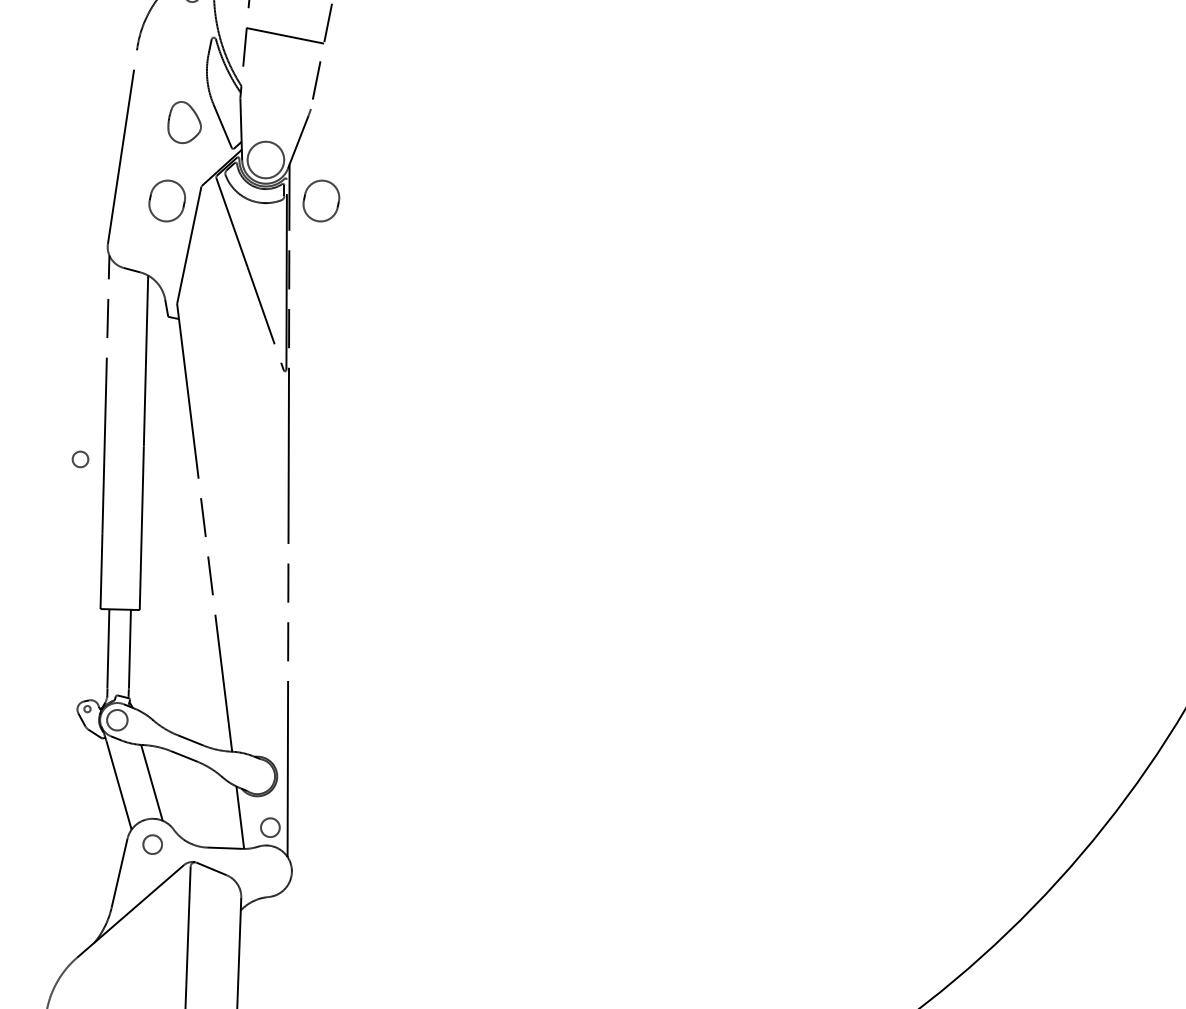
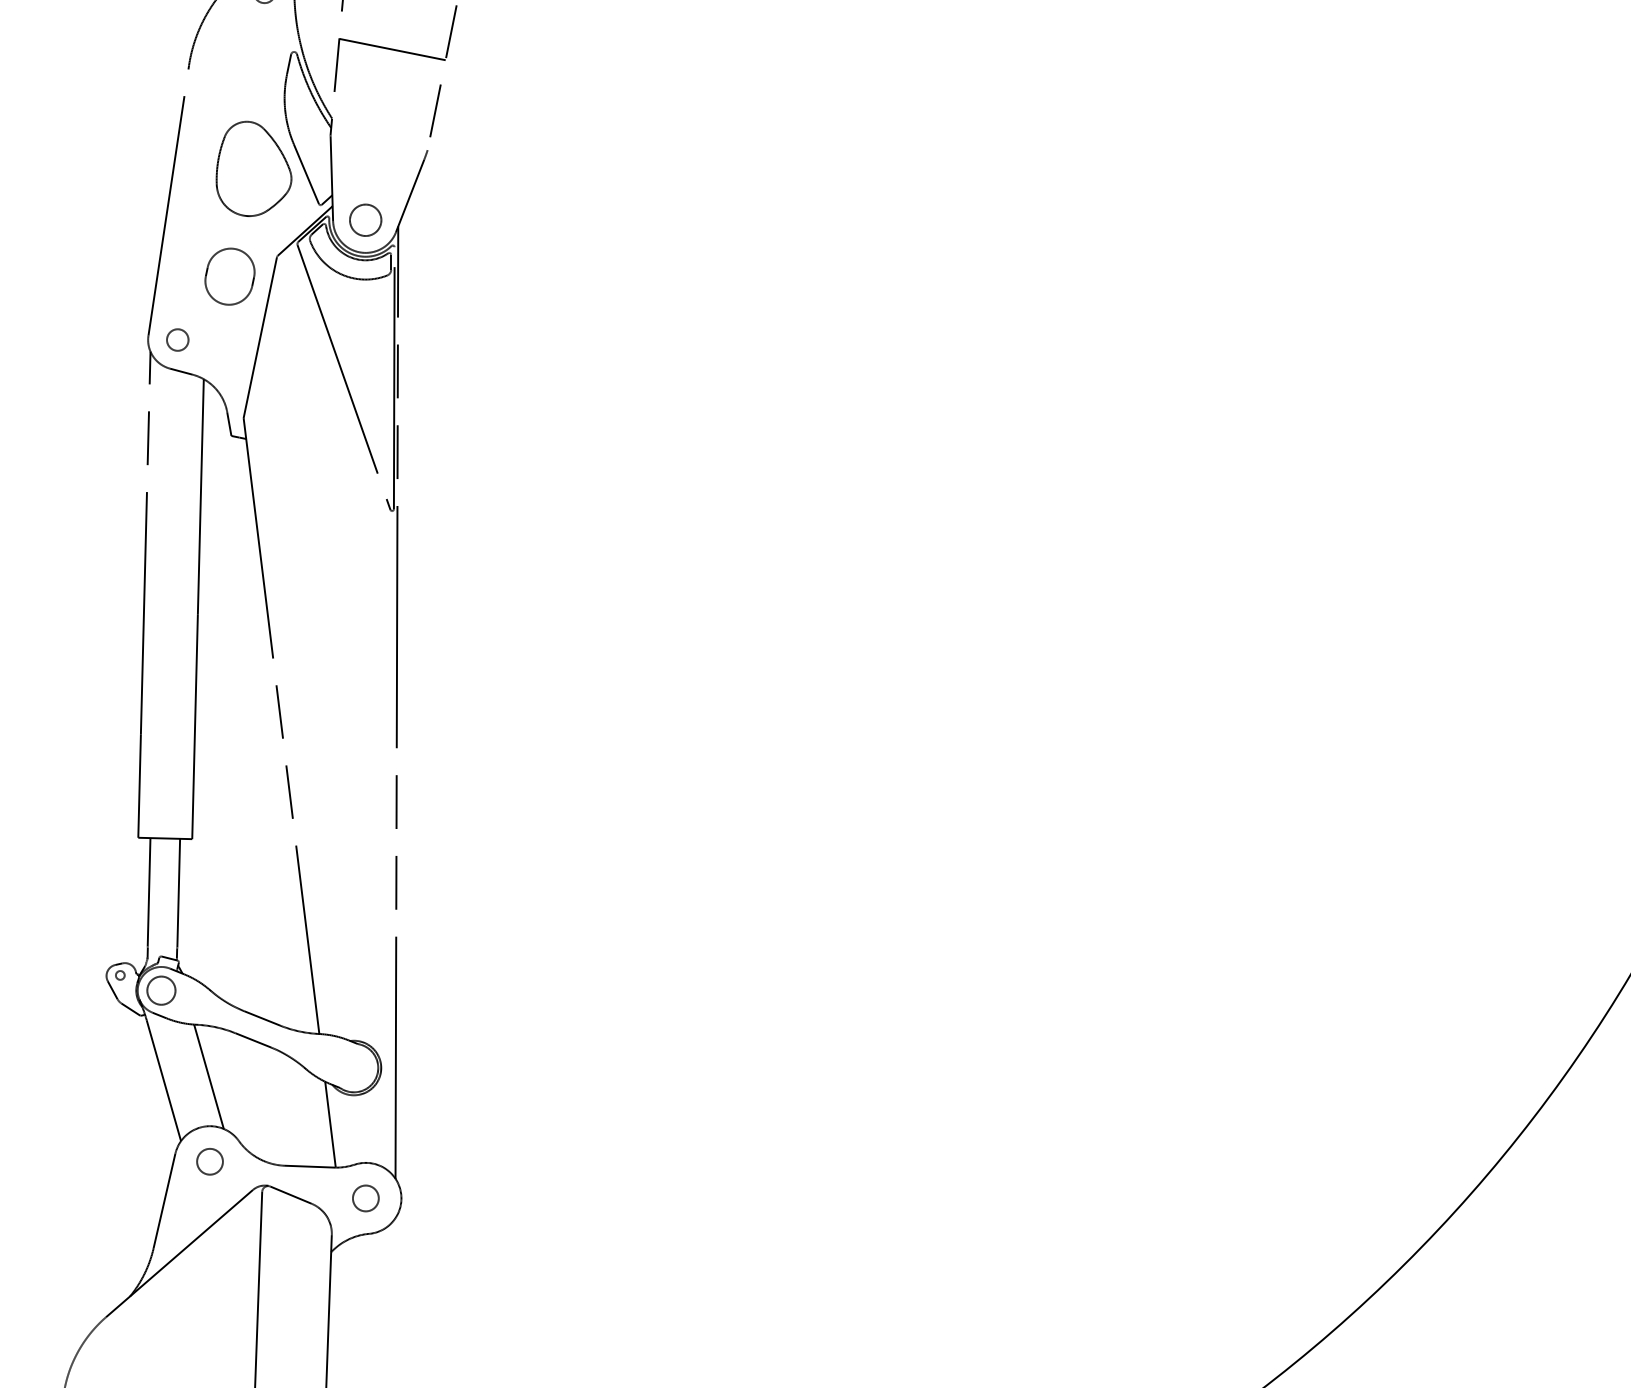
part: (184, 122) -> (253, 168), size x1.67
circle: (265, 160) -> (365, 220), size x0.62
part: (321, 200) -> (441, 276), removed
circle: (80, 459) -> (177, 339), moved
circle: (270, 827) -> (365, 1198), moved

